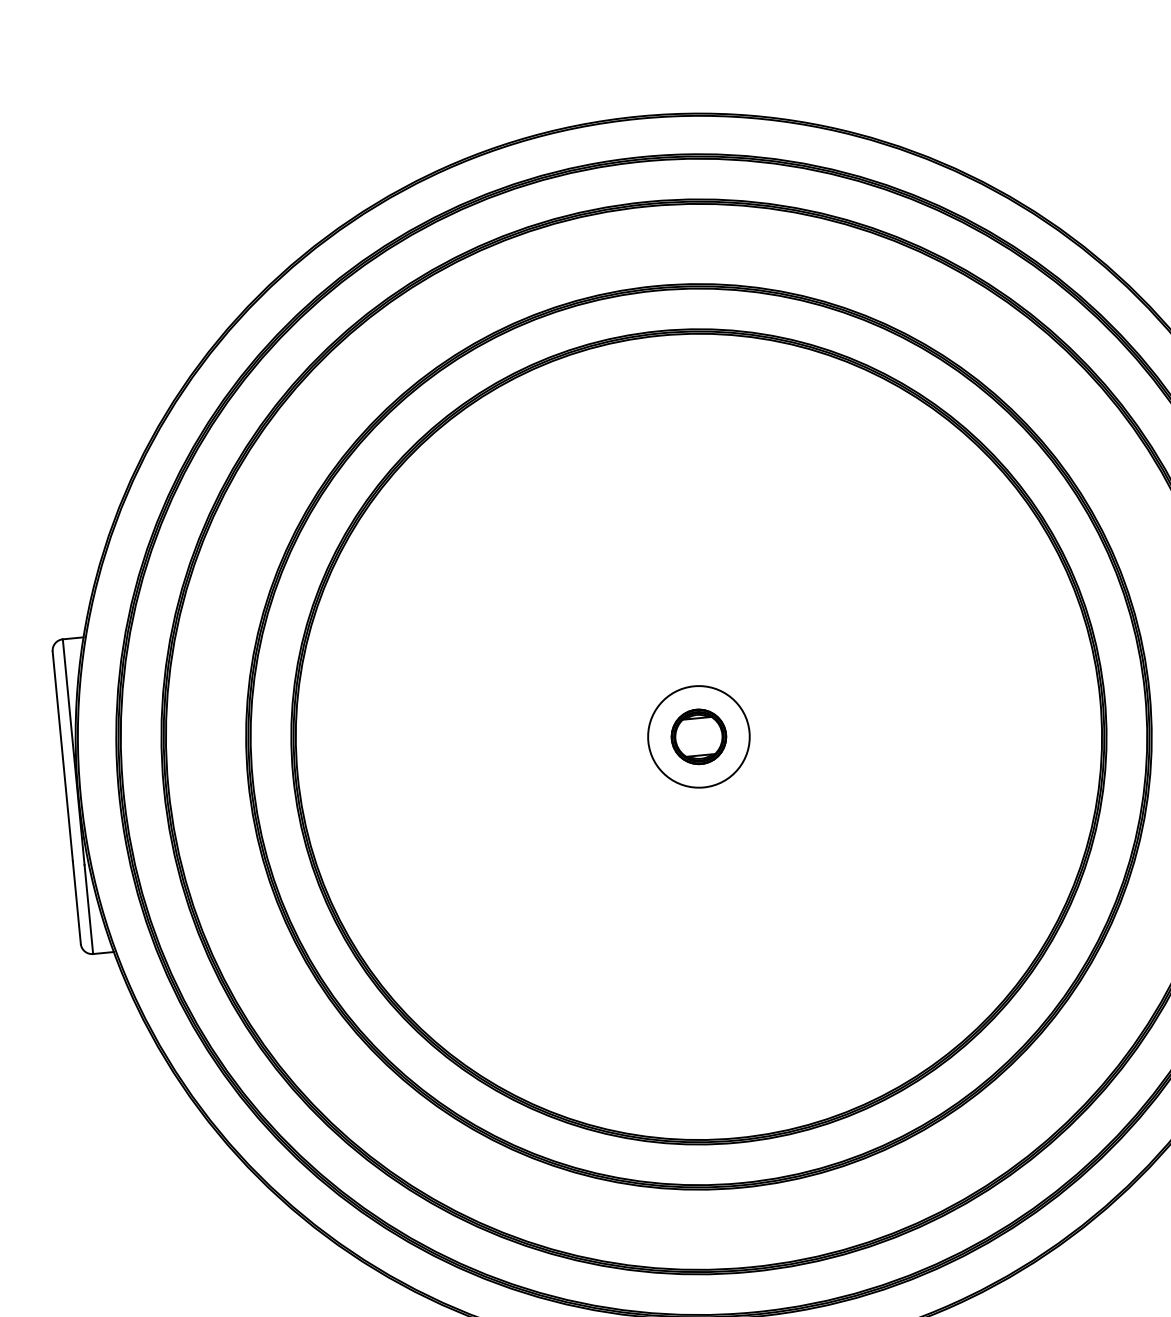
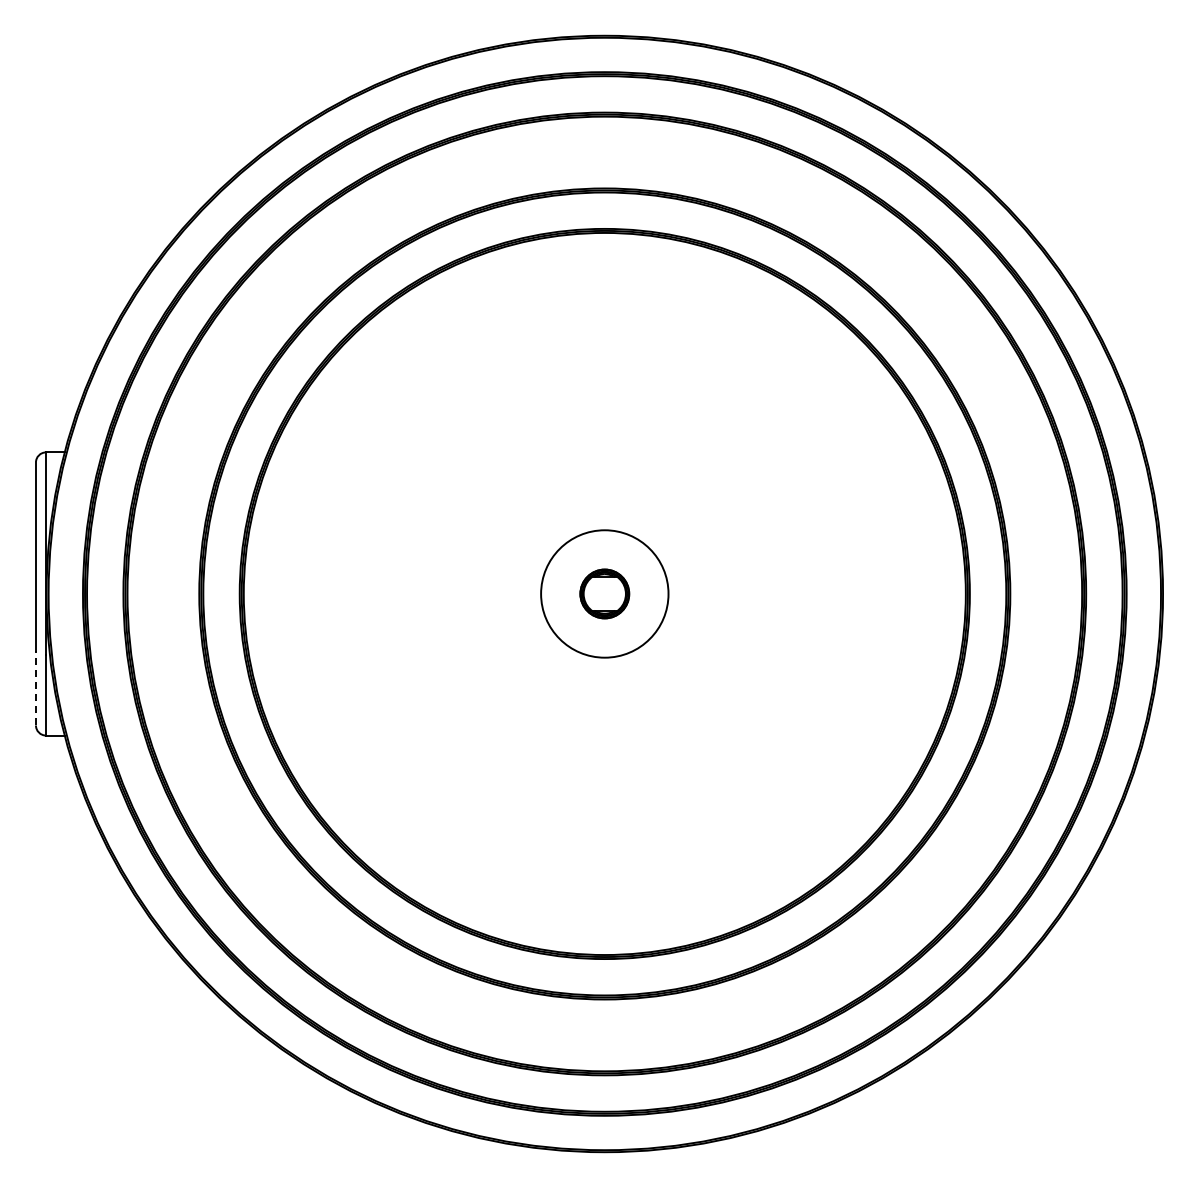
circle: (698, 736) -> (604, 593), size x1.4
line: (76, 901) -> (35, 687), solid -> dashed

